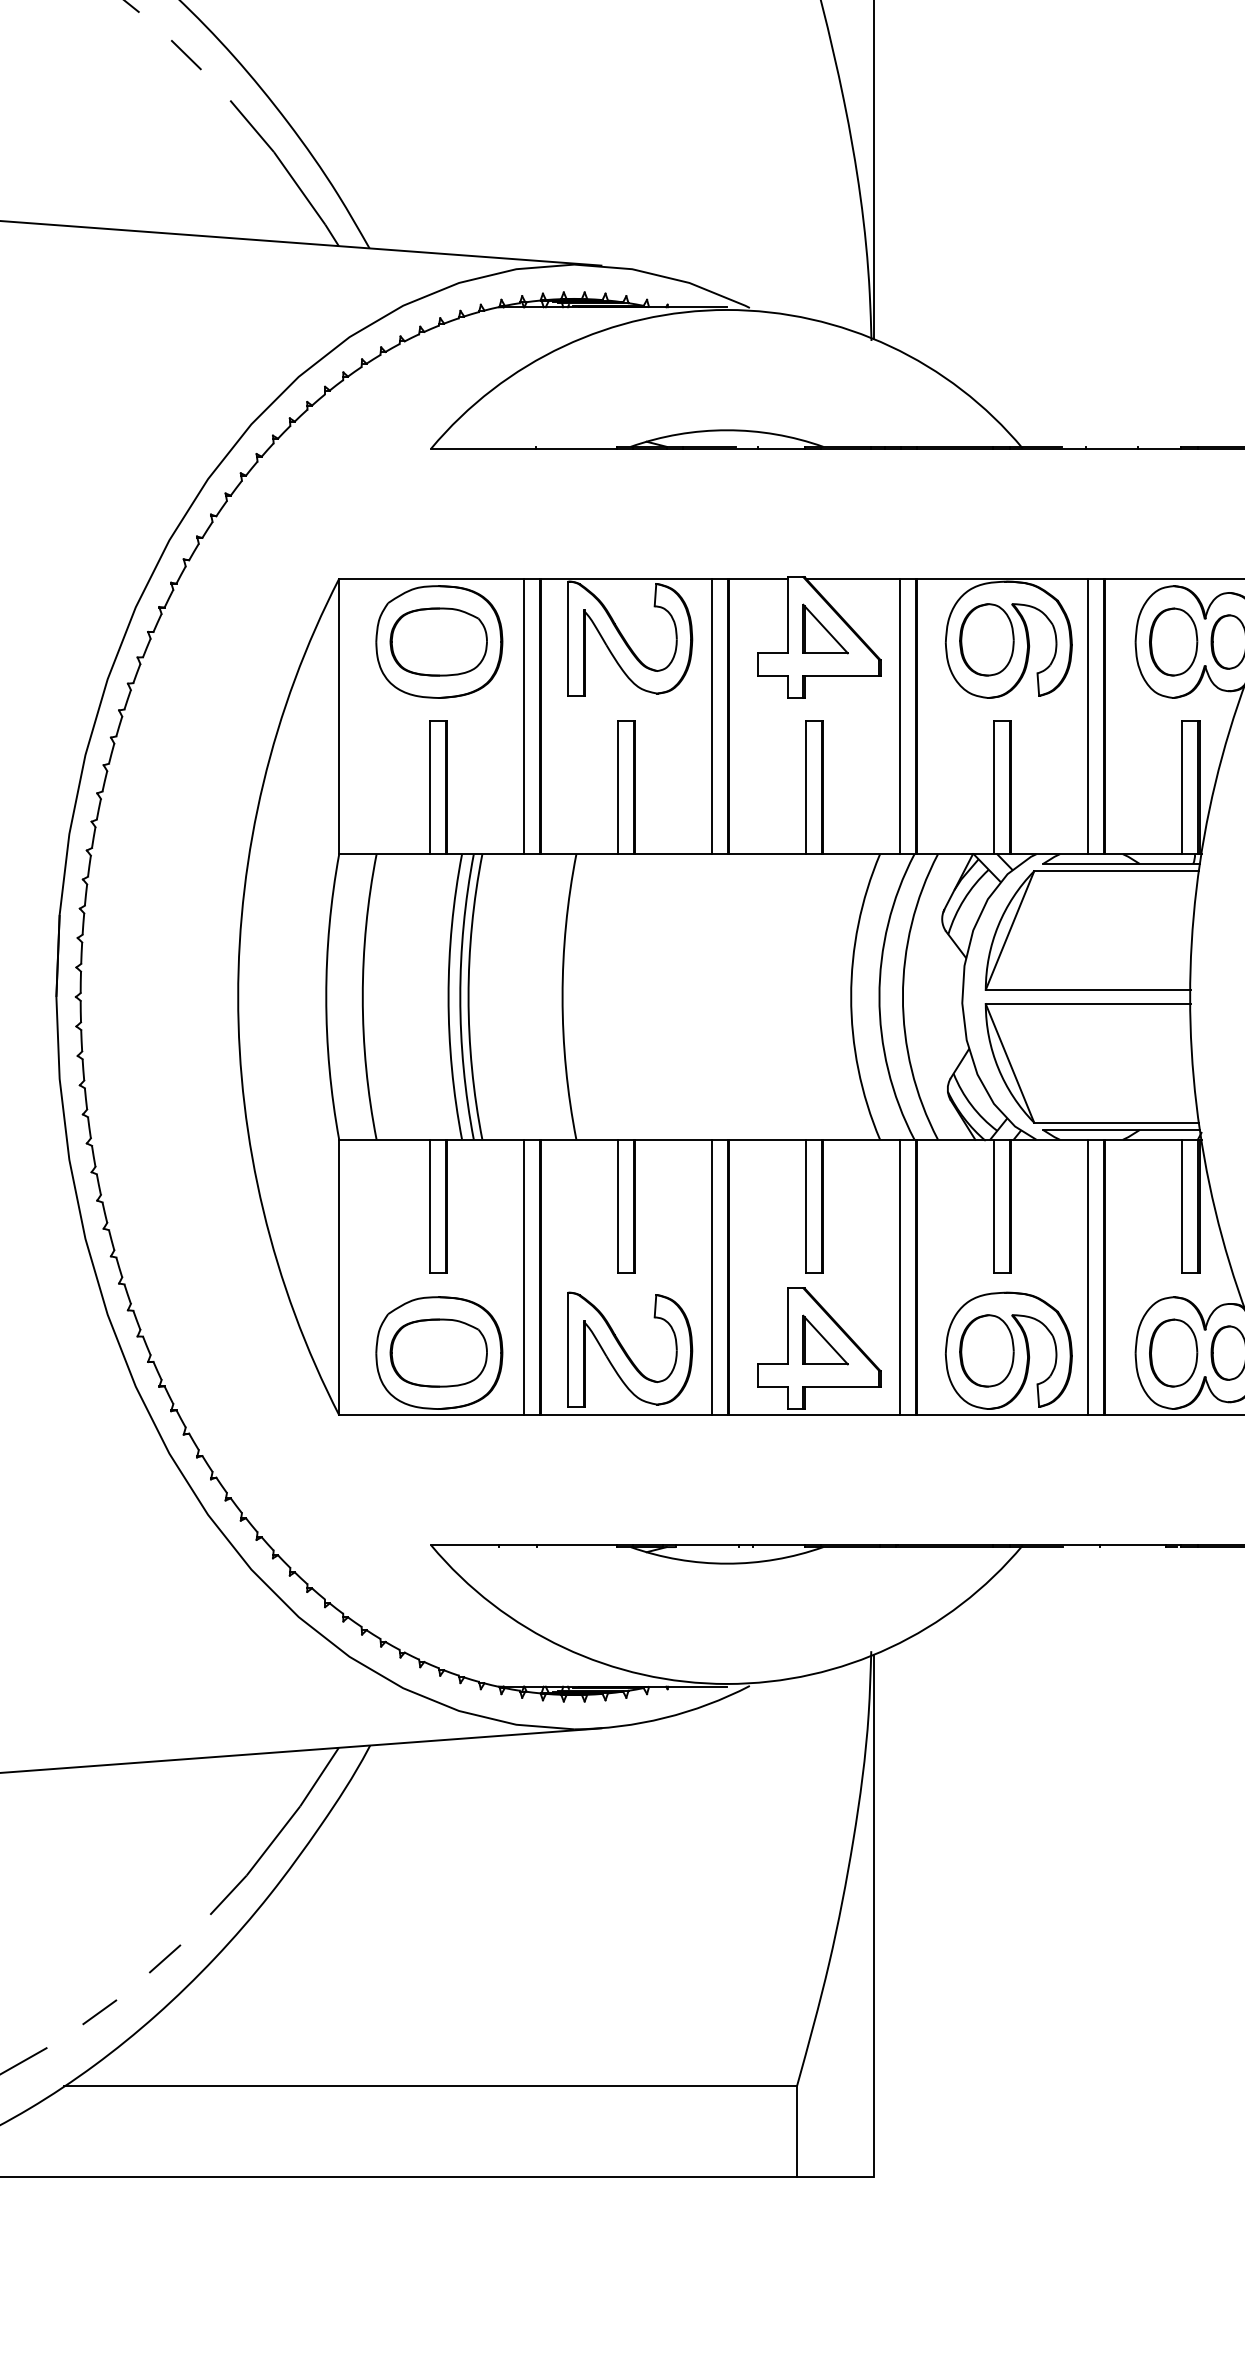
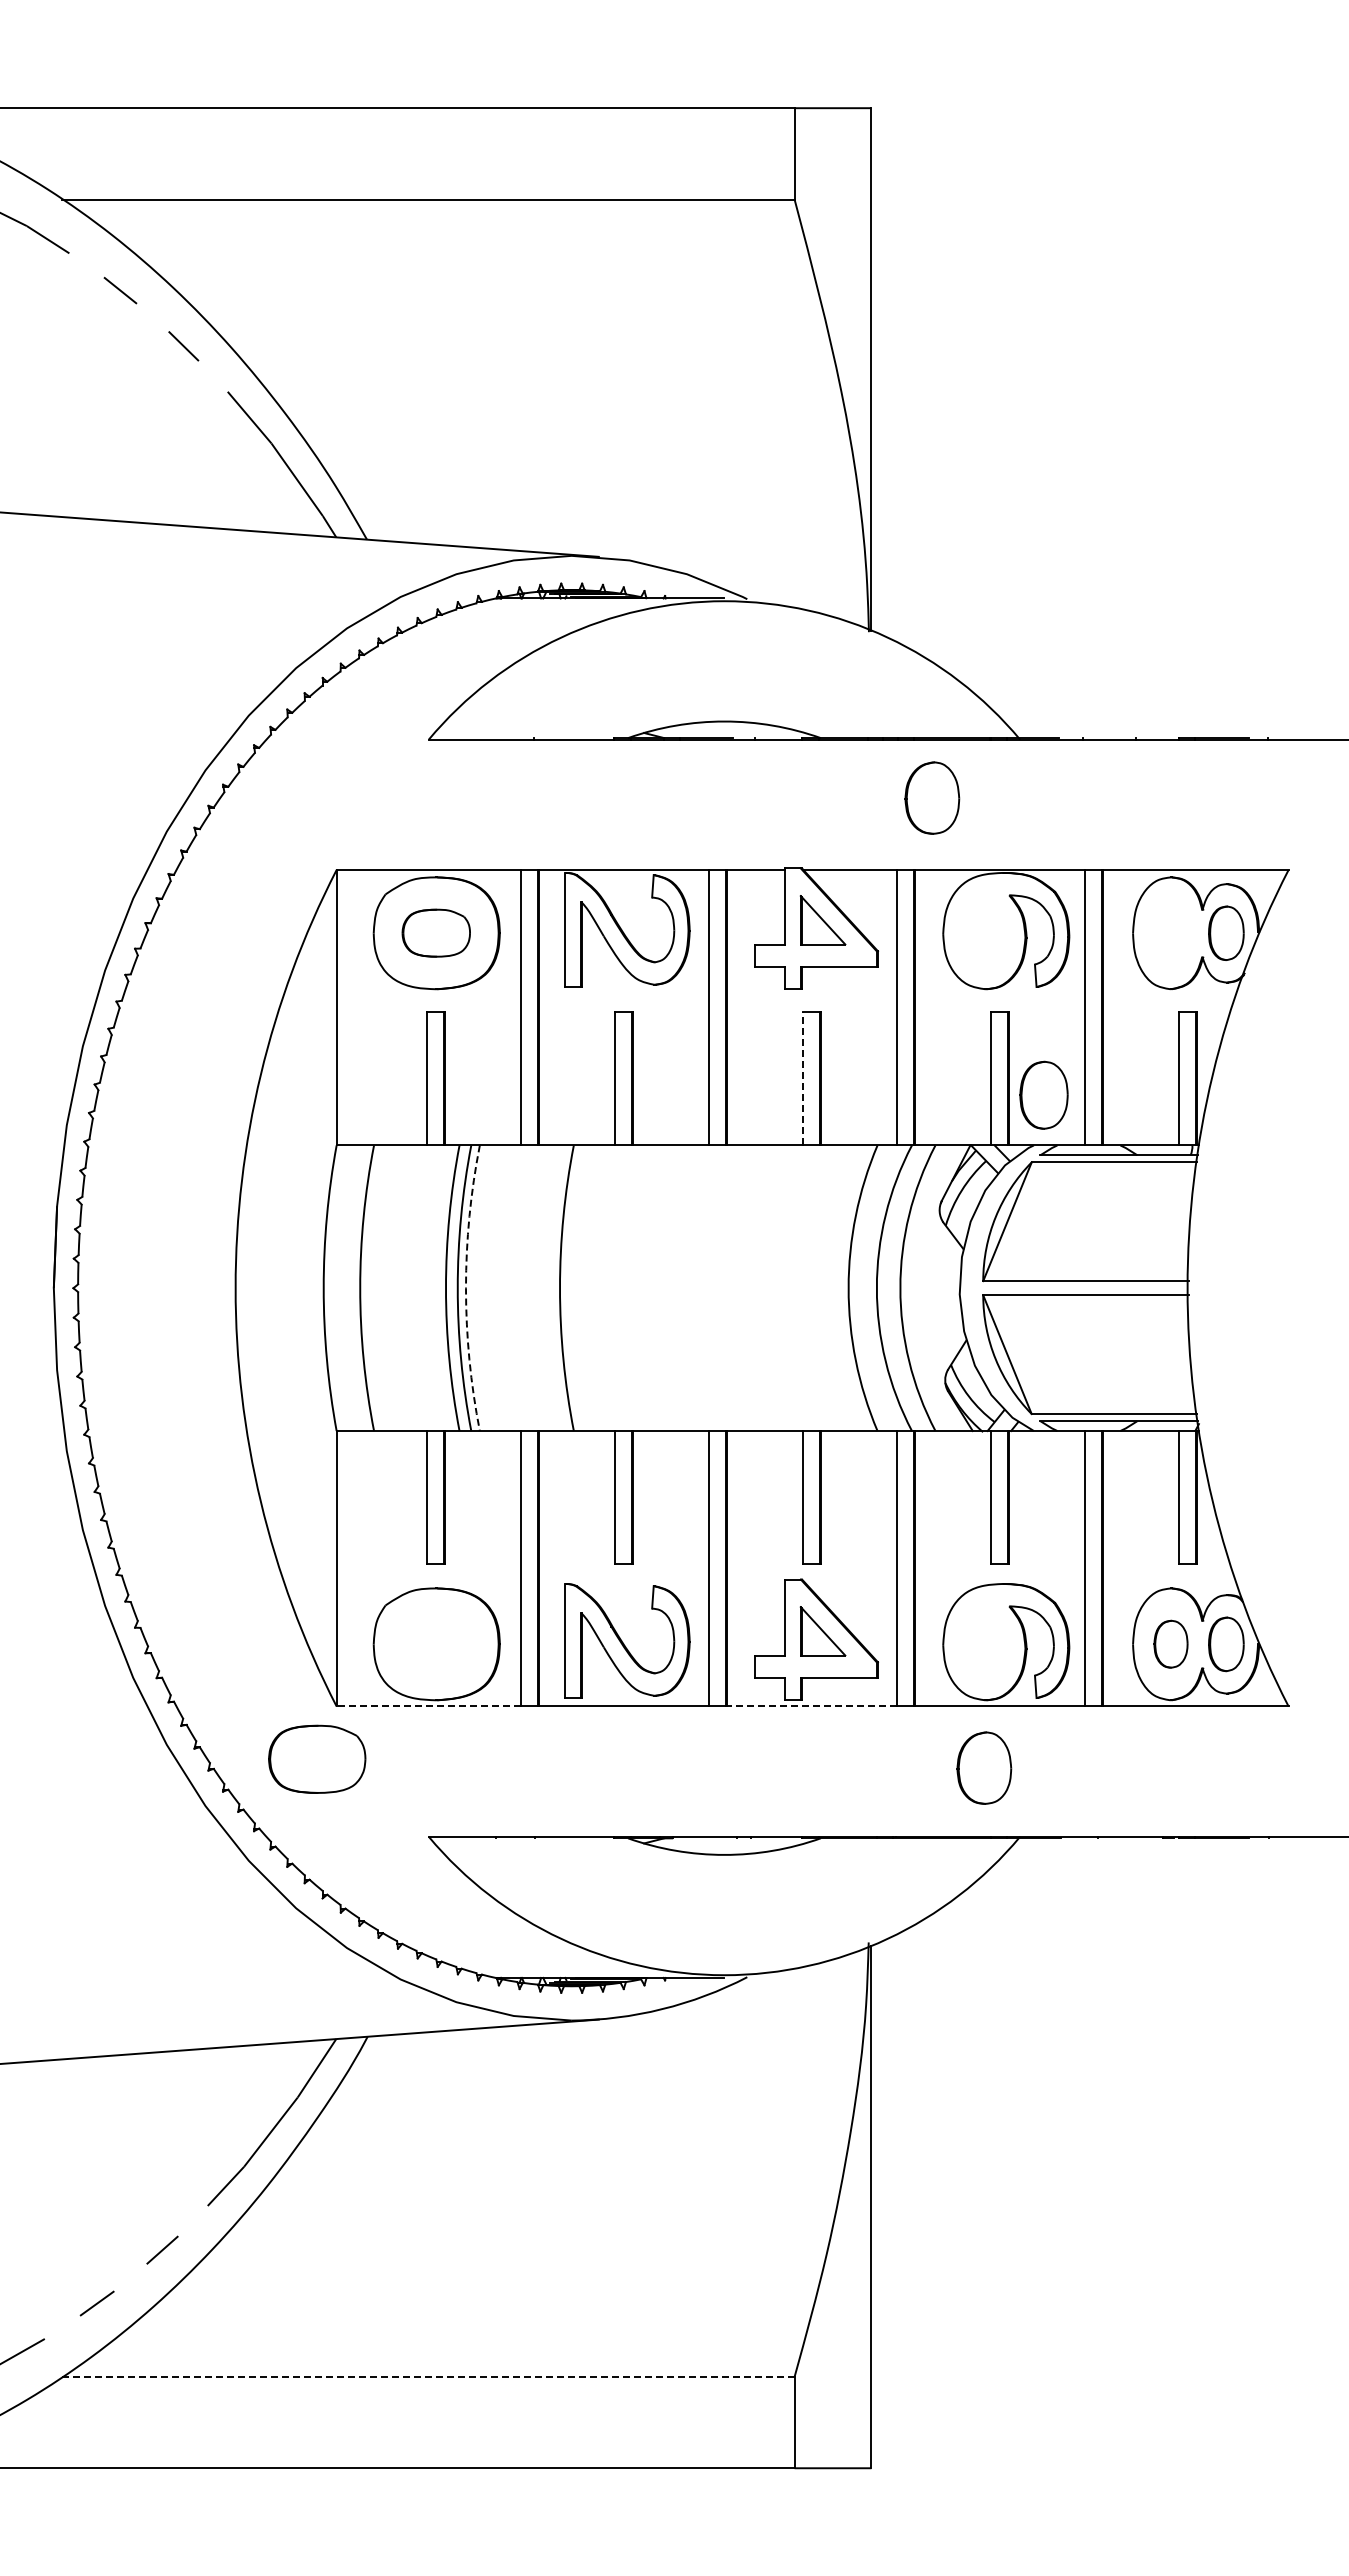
part: (987, 639) -> (932, 797), moved
part: (439, 641) -> (436, 932), size x0.7
part: (1173, 641) -> (1043, 1094), moved
line: (806, 787) -> (803, 1078), solid -> dashed
arc: (468, 997) -> (465, 1288), solid -> dashed
part: (987, 1350) -> (984, 1767), moved
part: (439, 1352) -> (317, 1758), moved
part: (1173, 1352) -> (1170, 1643), size x0.7
line: (431, 1415) -> (428, 1706), solid -> dashed
line: (814, 1415) -> (811, 1706), solid -> dashed
line: (431, 2085) -> (428, 2376), solid -> dashed

